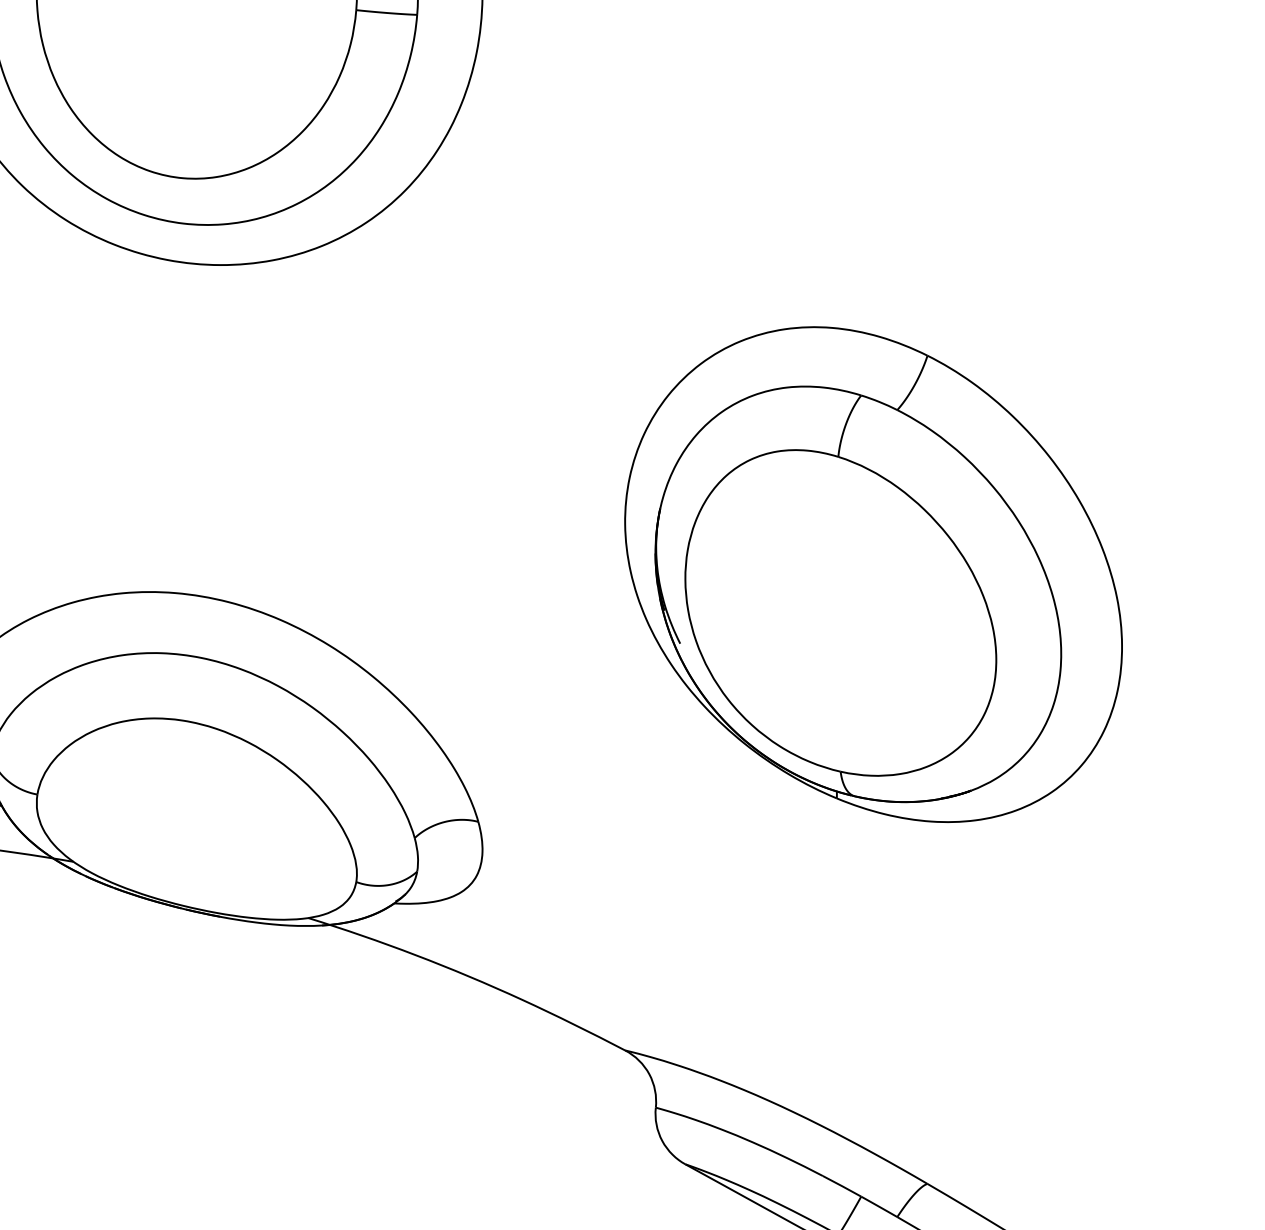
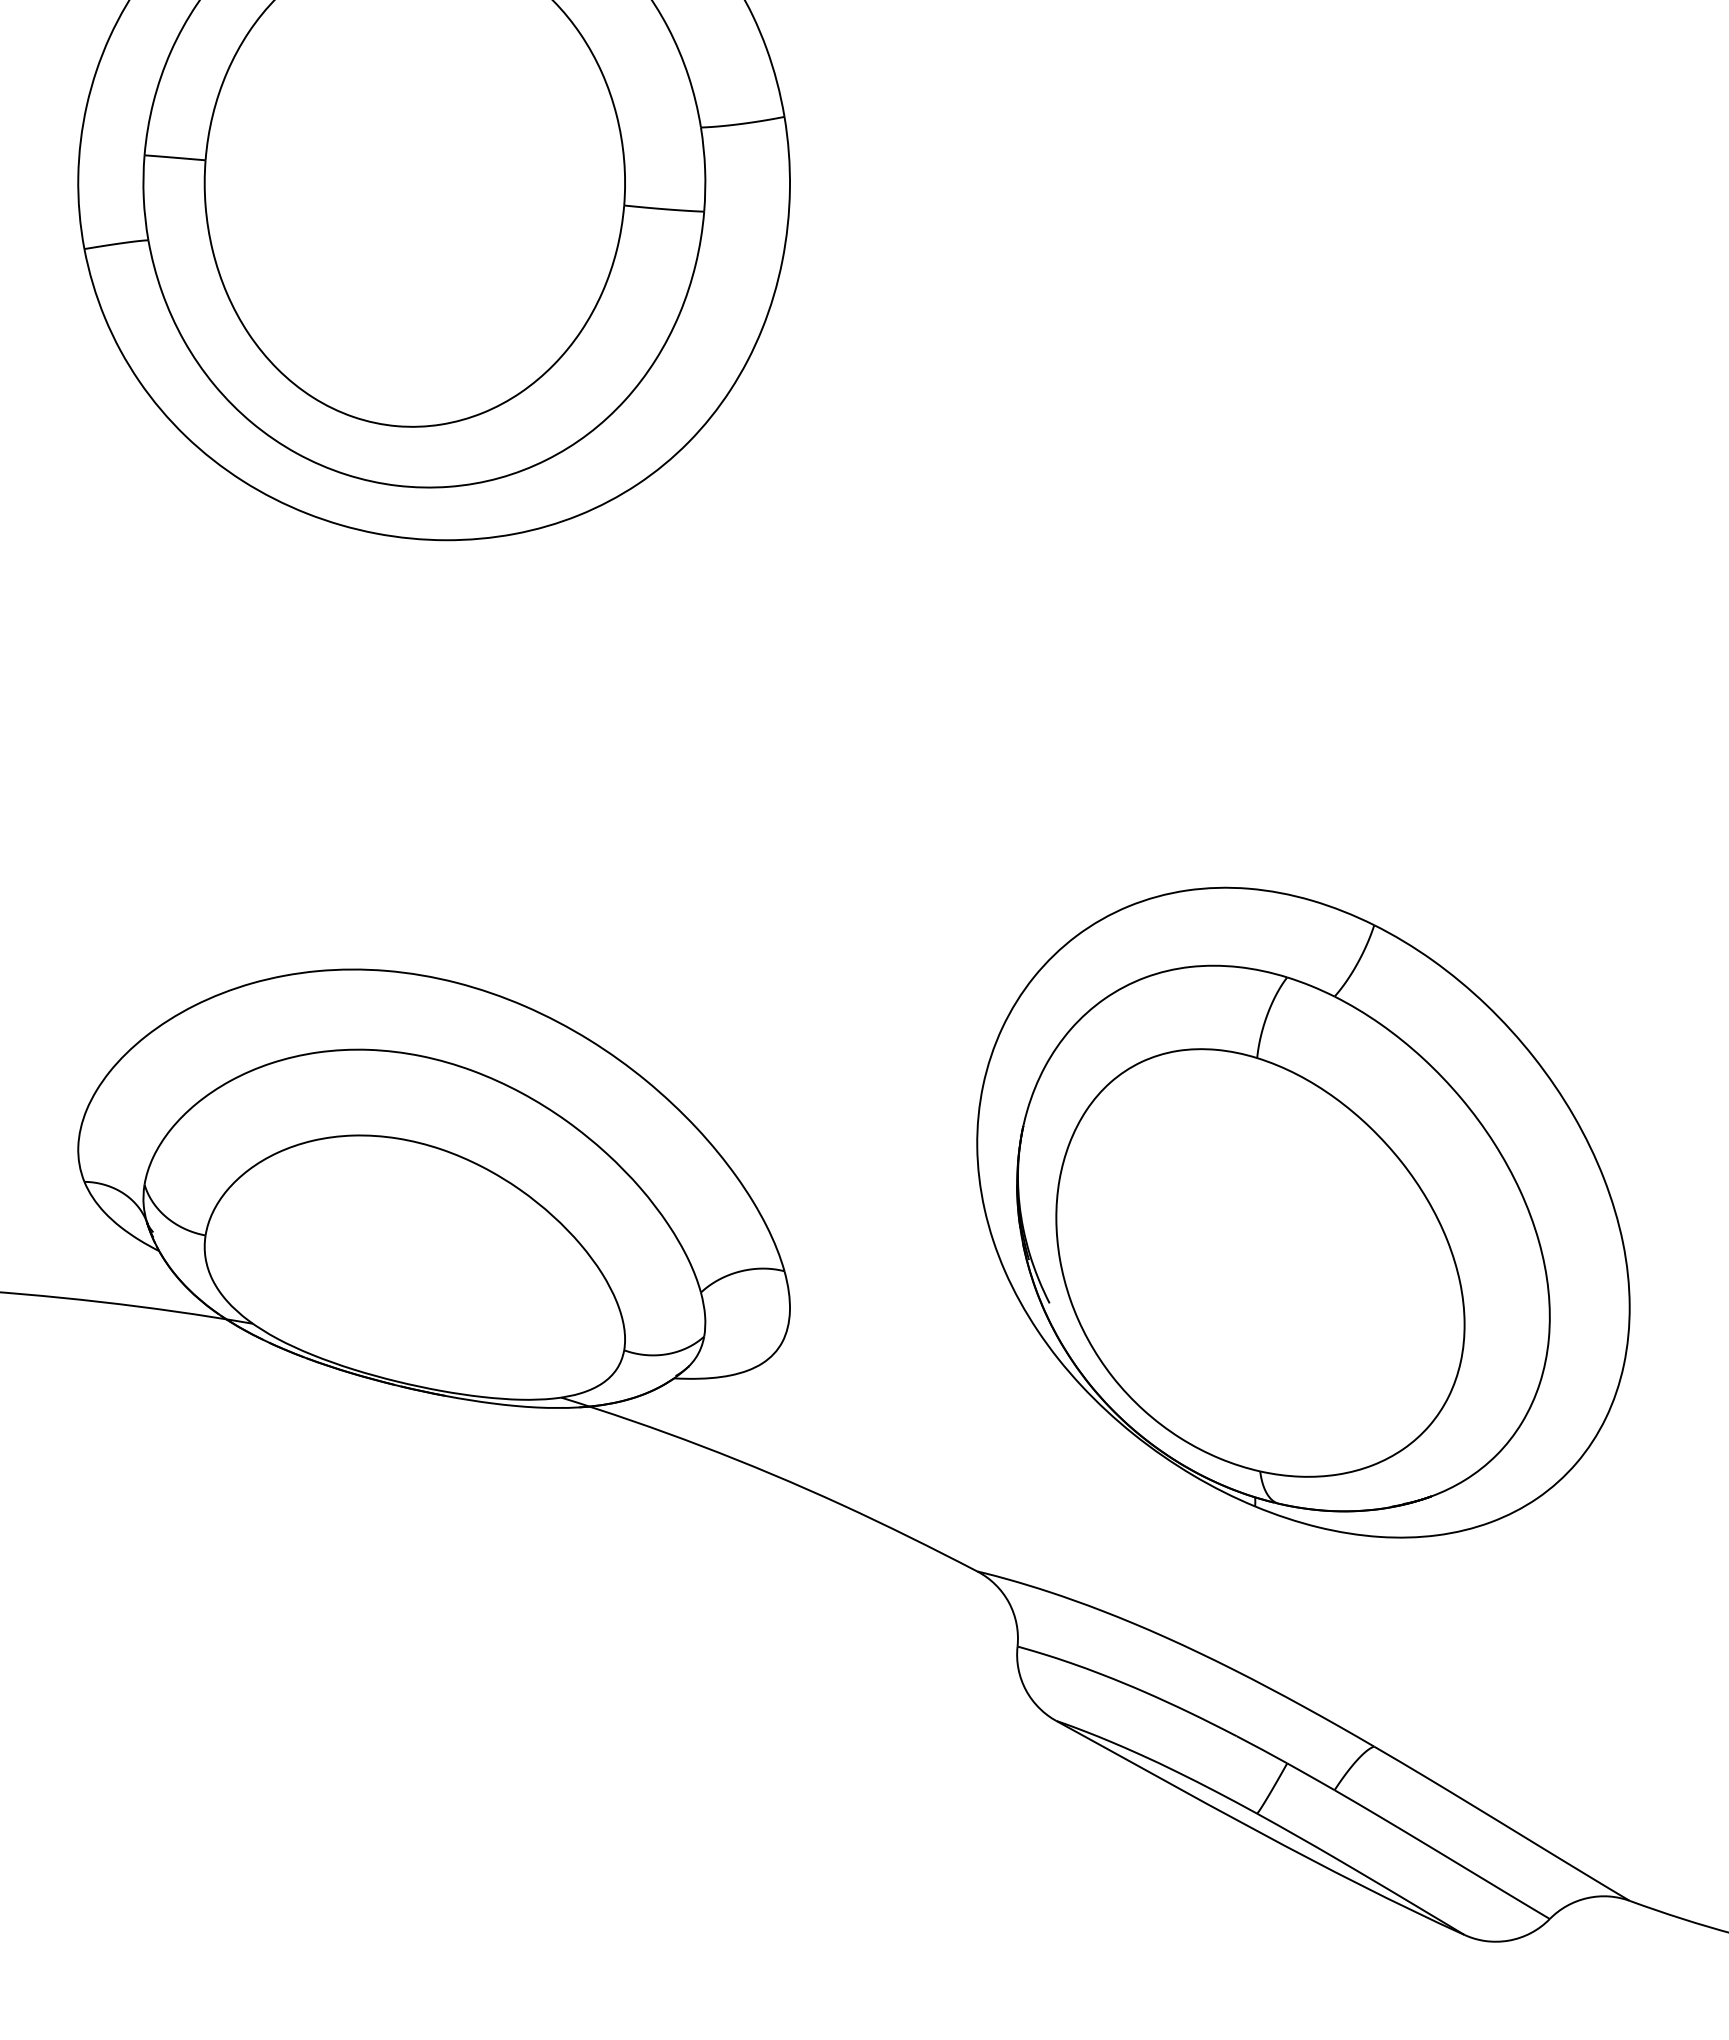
part: (873, 574) -> (1303, 1212), moved

